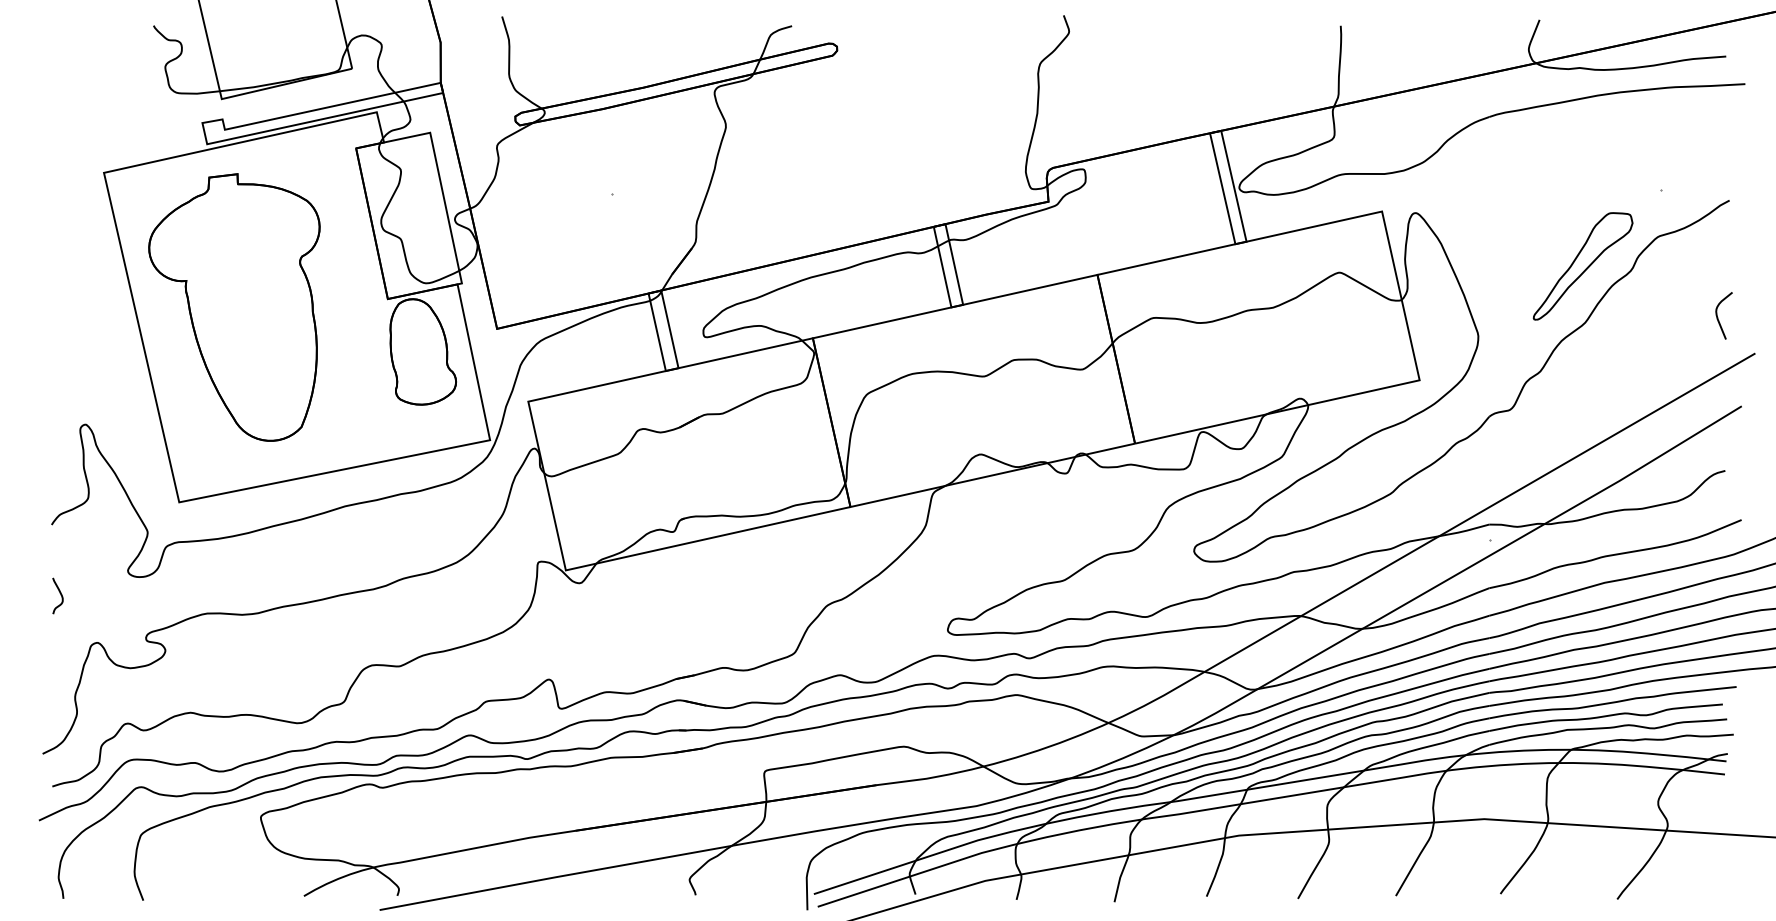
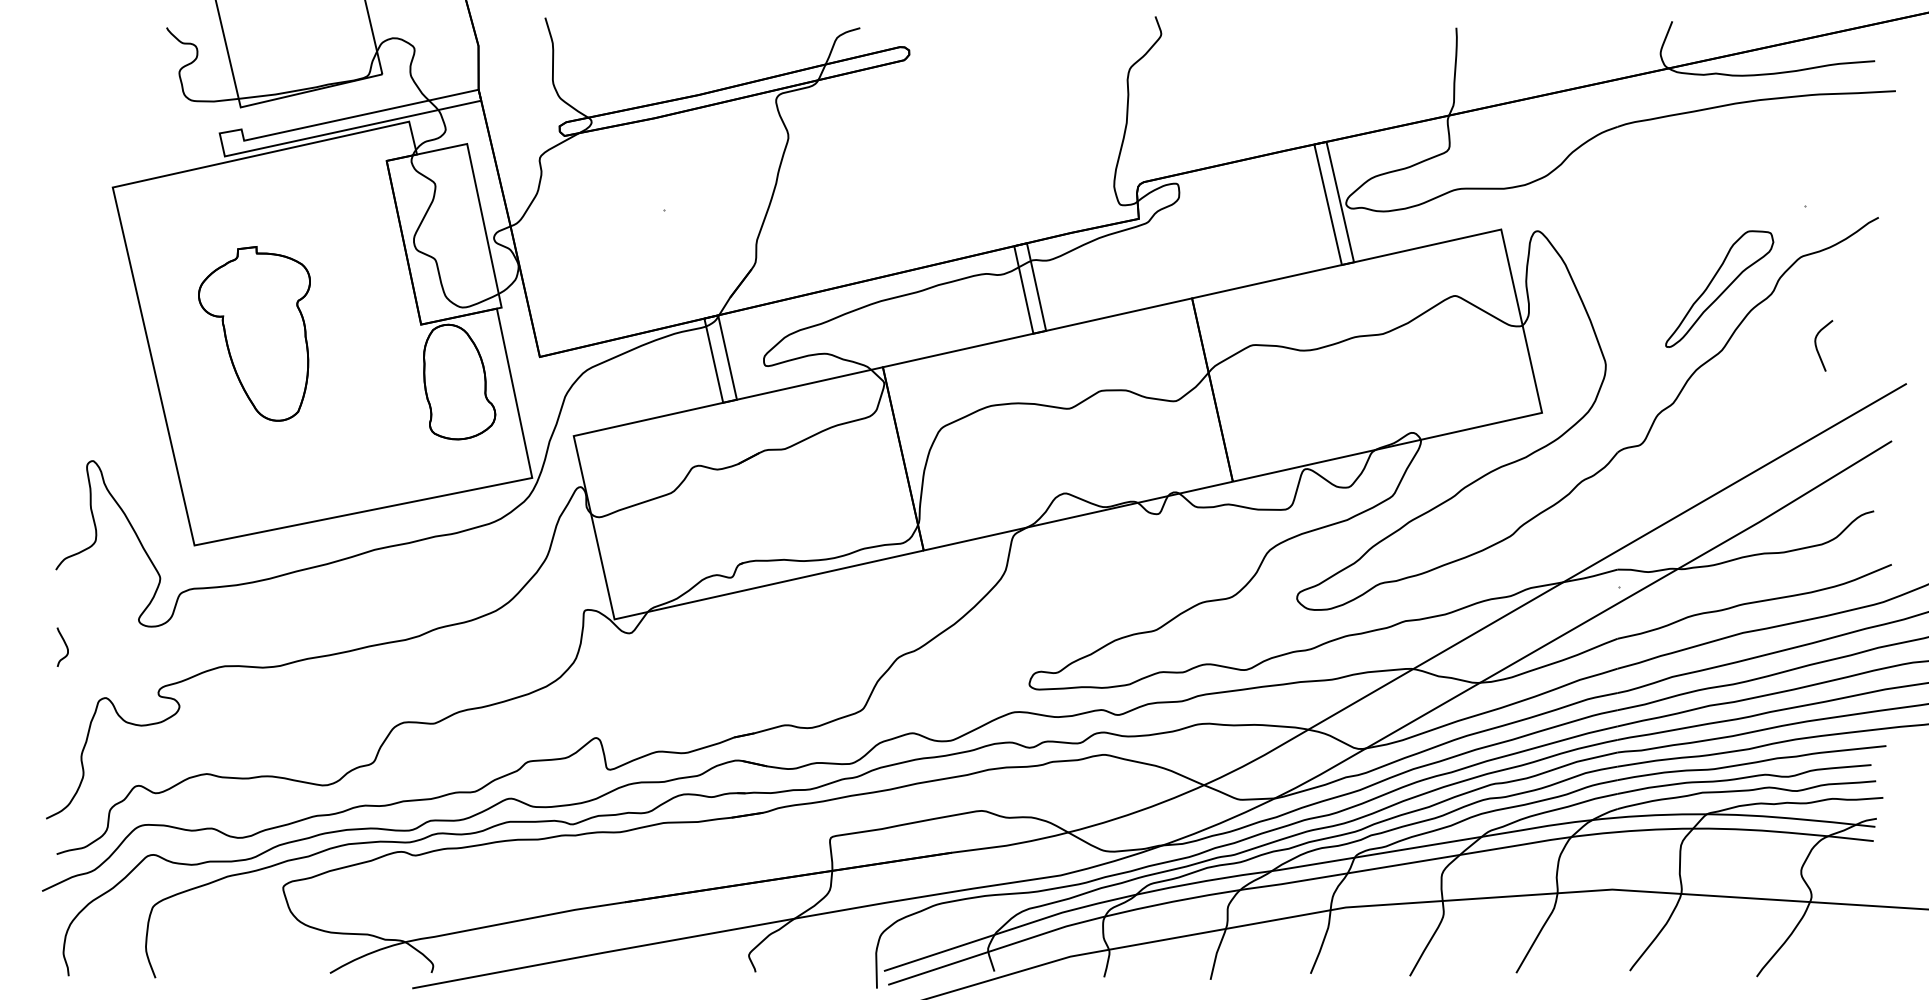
part: (234, 307) -> (254, 333), size x0.6
curve: (1718, 317) -> (1817, 347), moved

